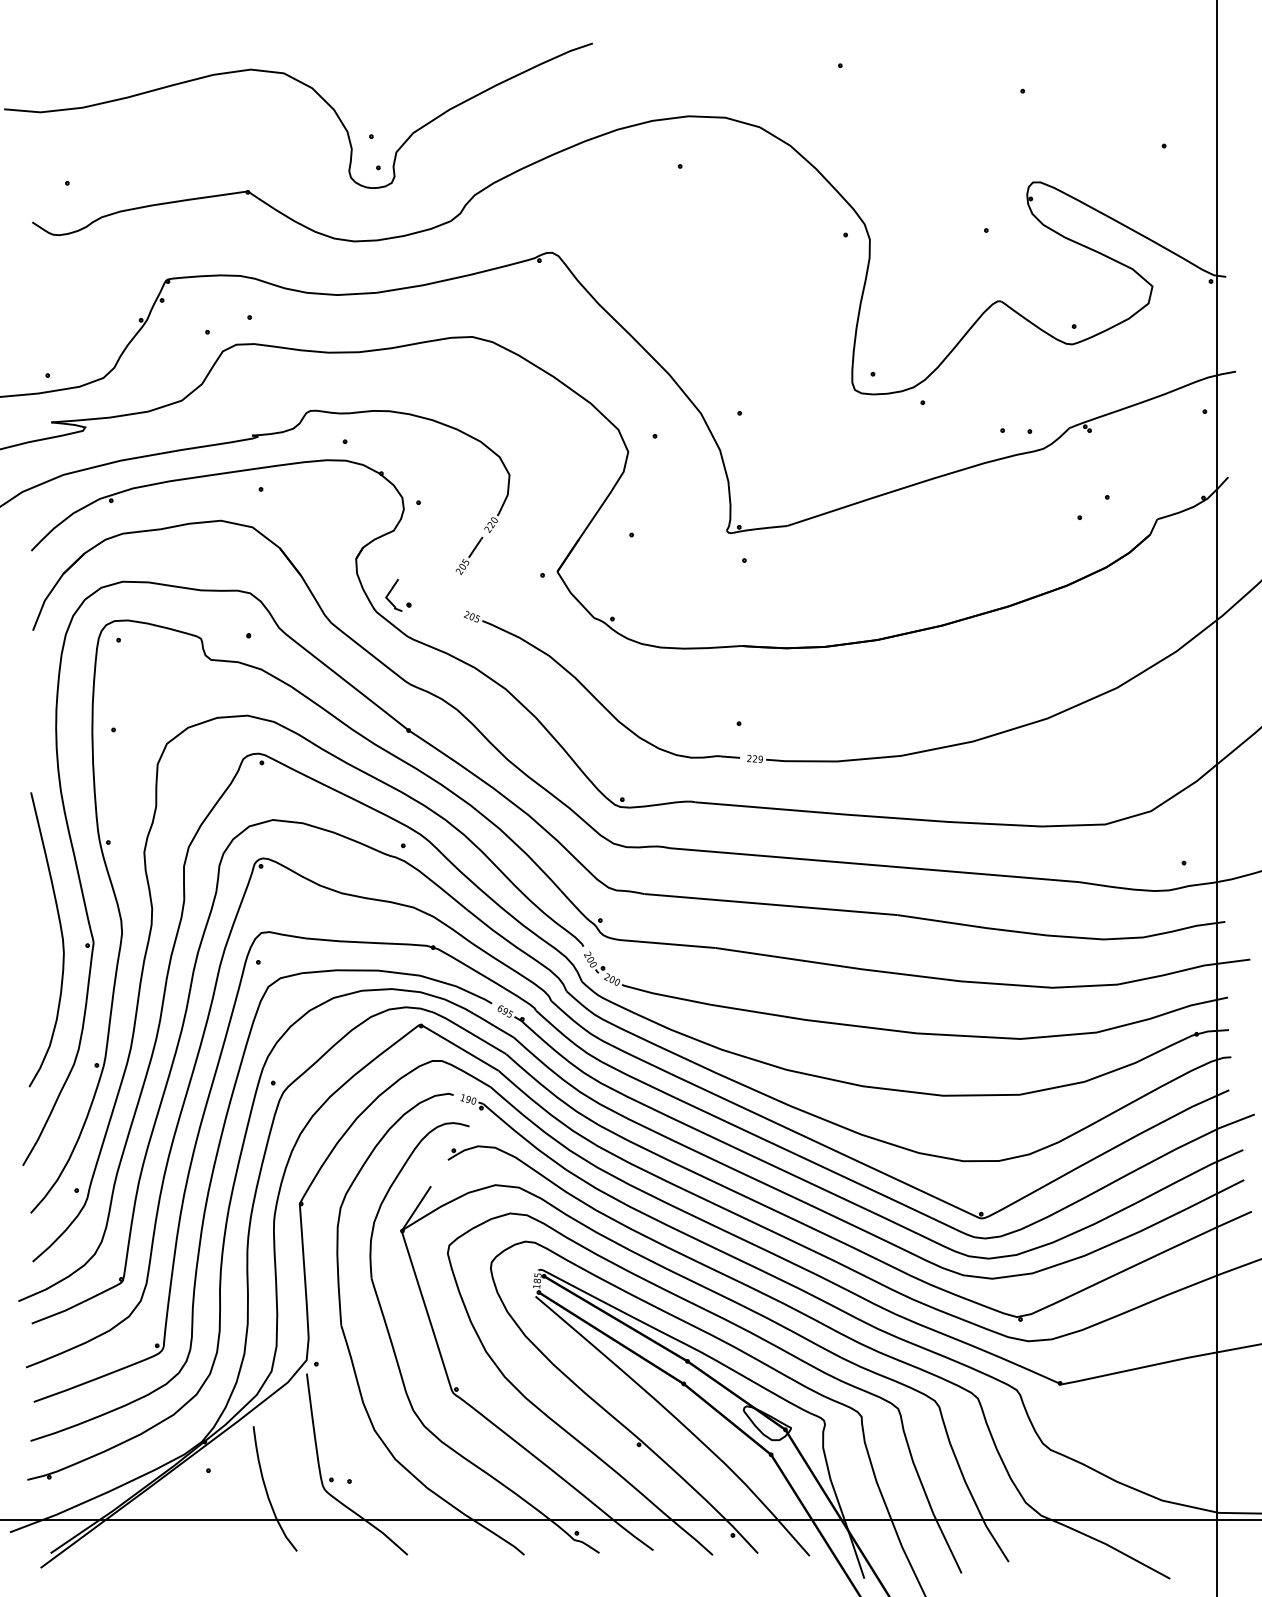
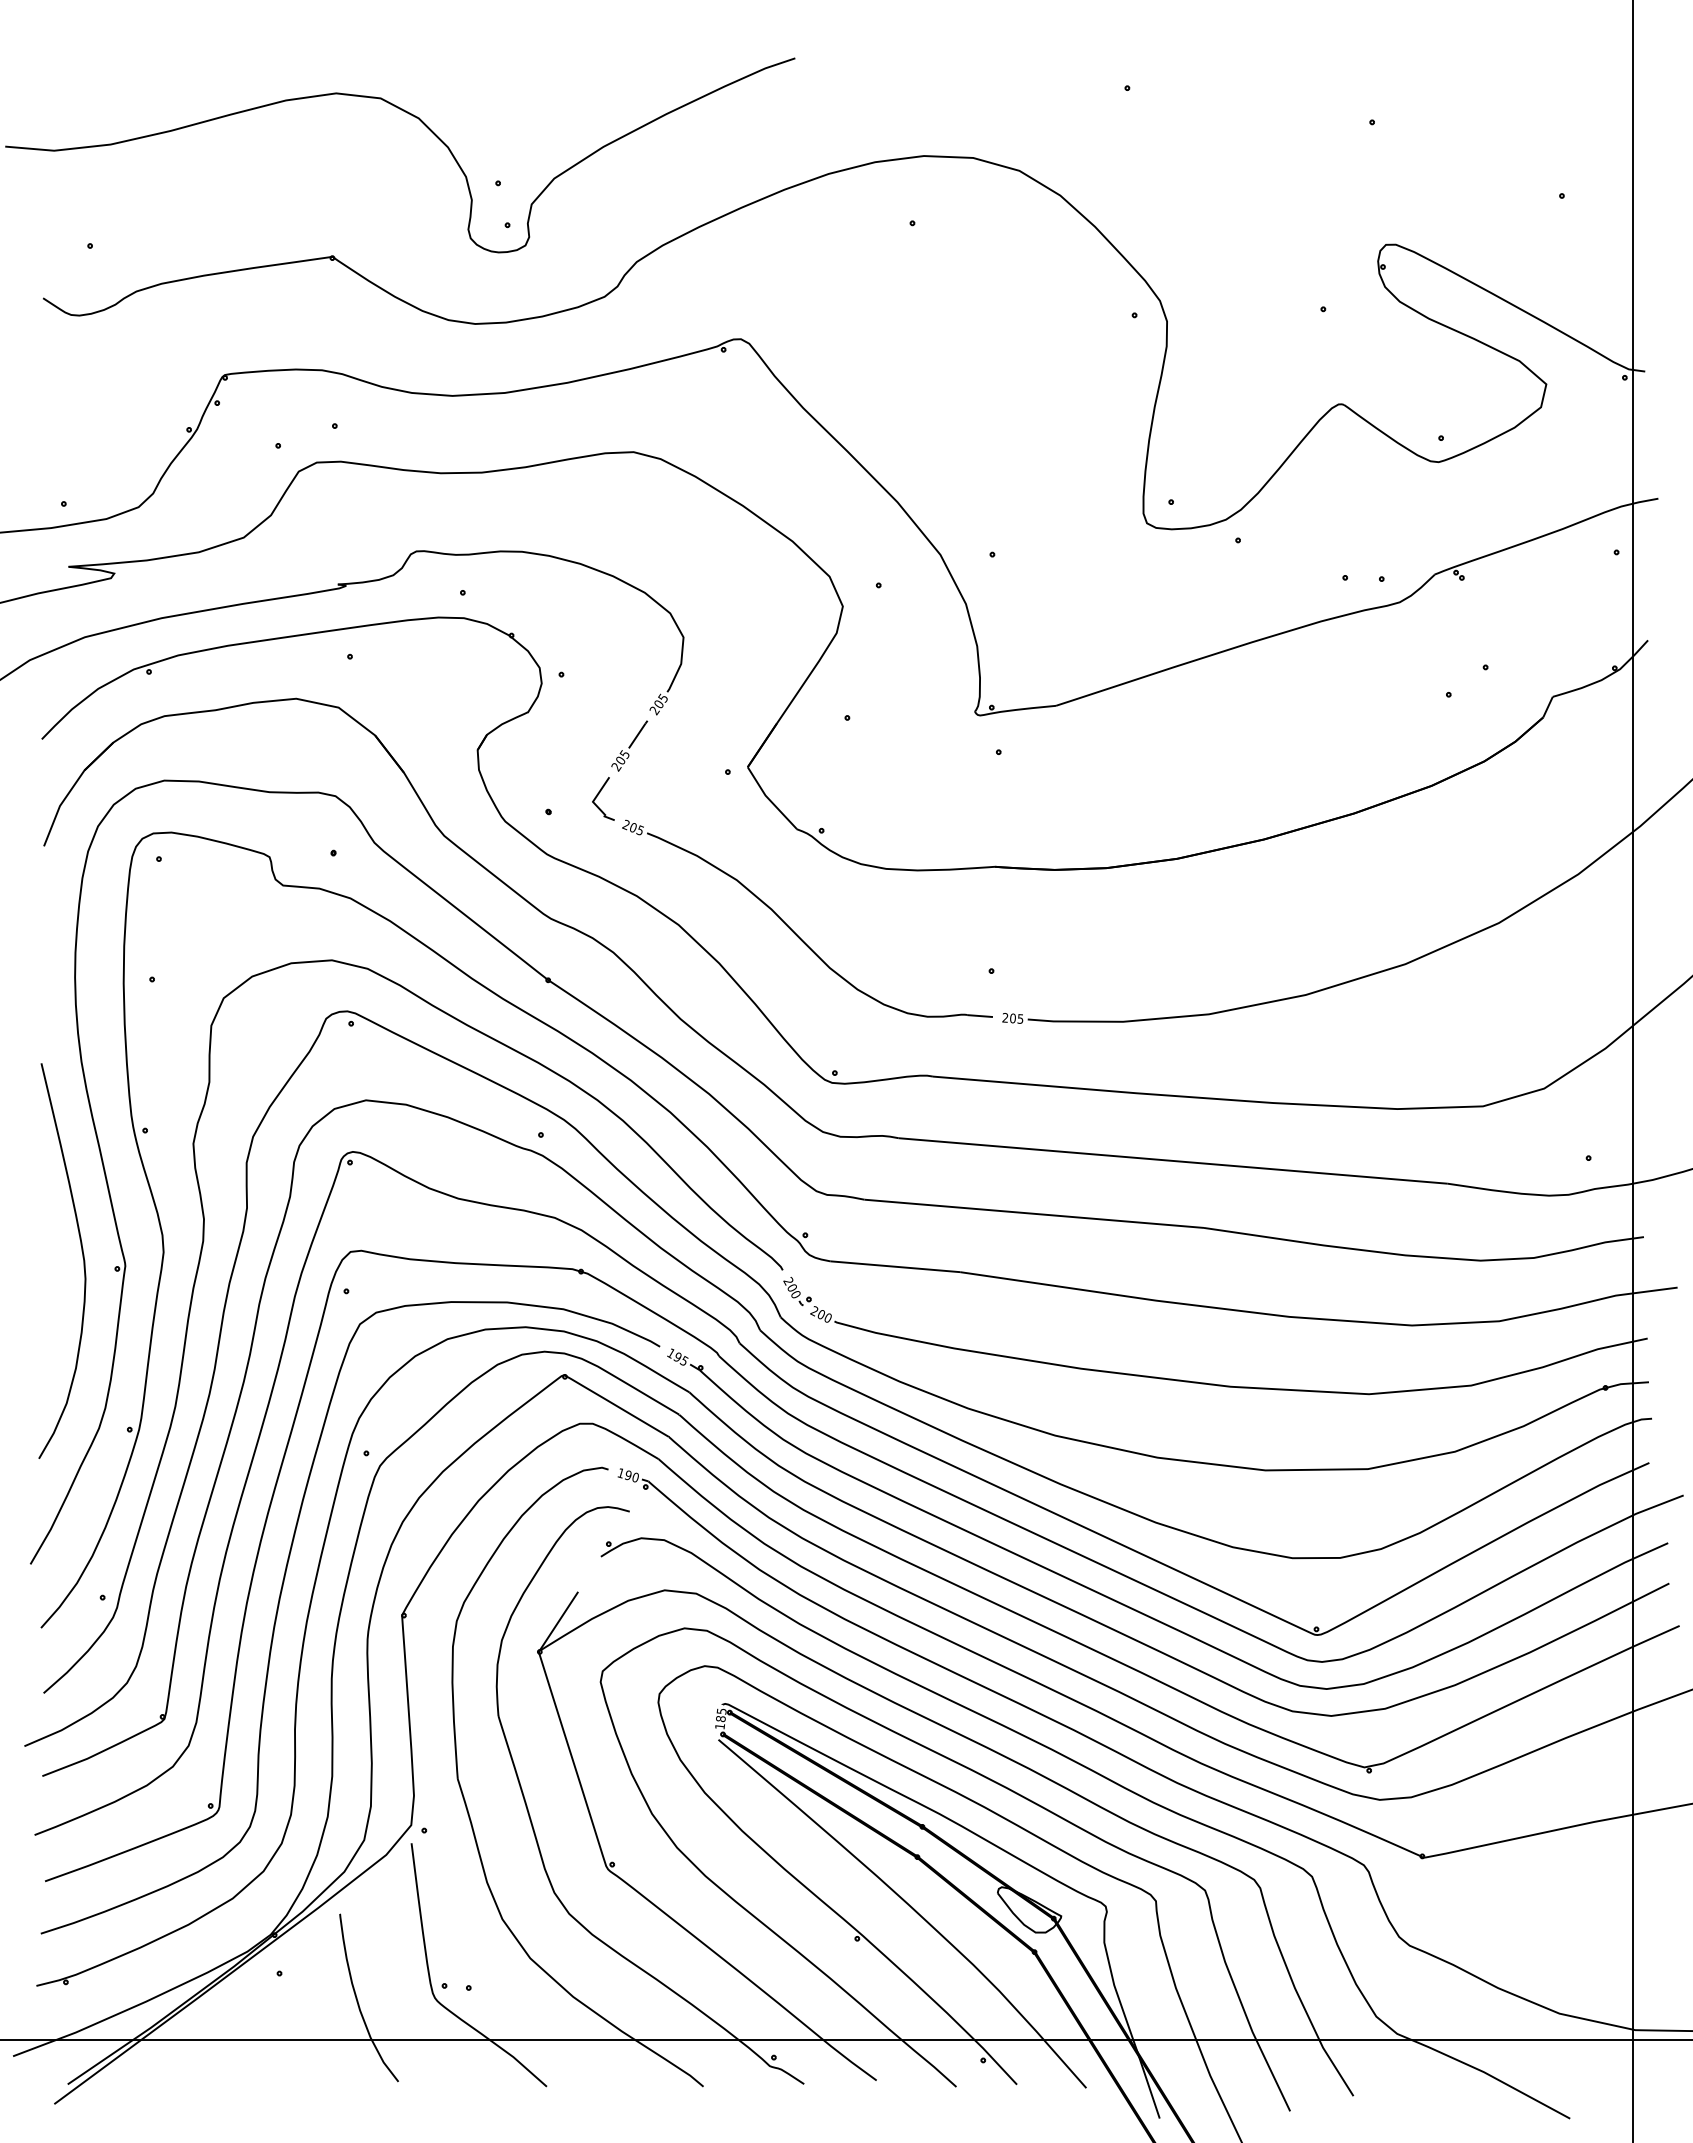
text: (492, 522) -> (660, 701), 220 -> 205
part: (394, 595) -> (603, 798), moved
text: (757, 759) -> (1016, 1018), 229 -> 205
text: (500, 1008) -> (671, 1353), 695 -> 195

